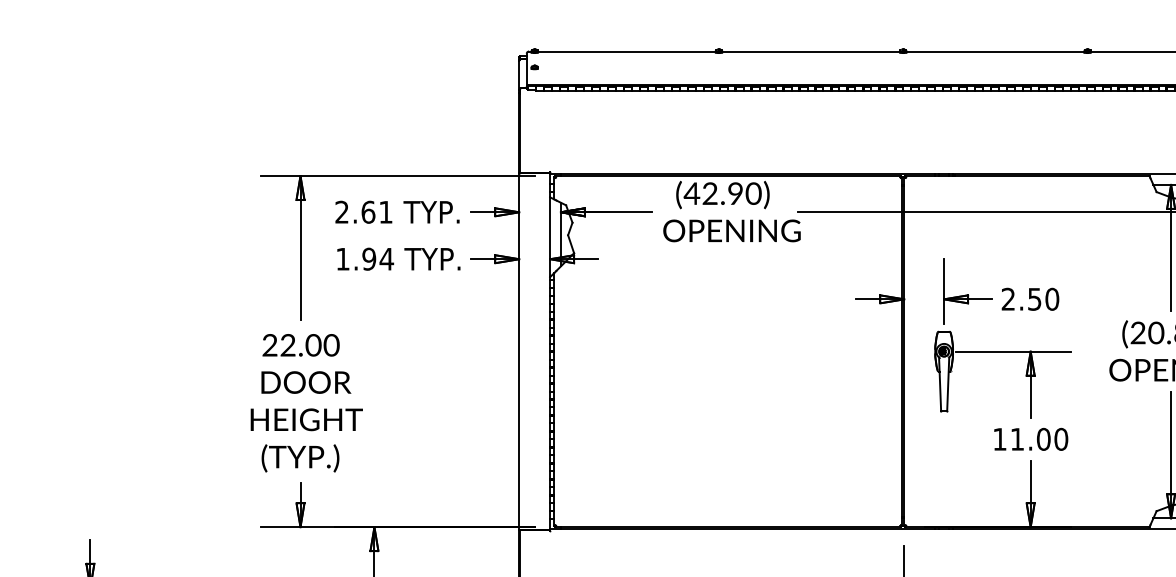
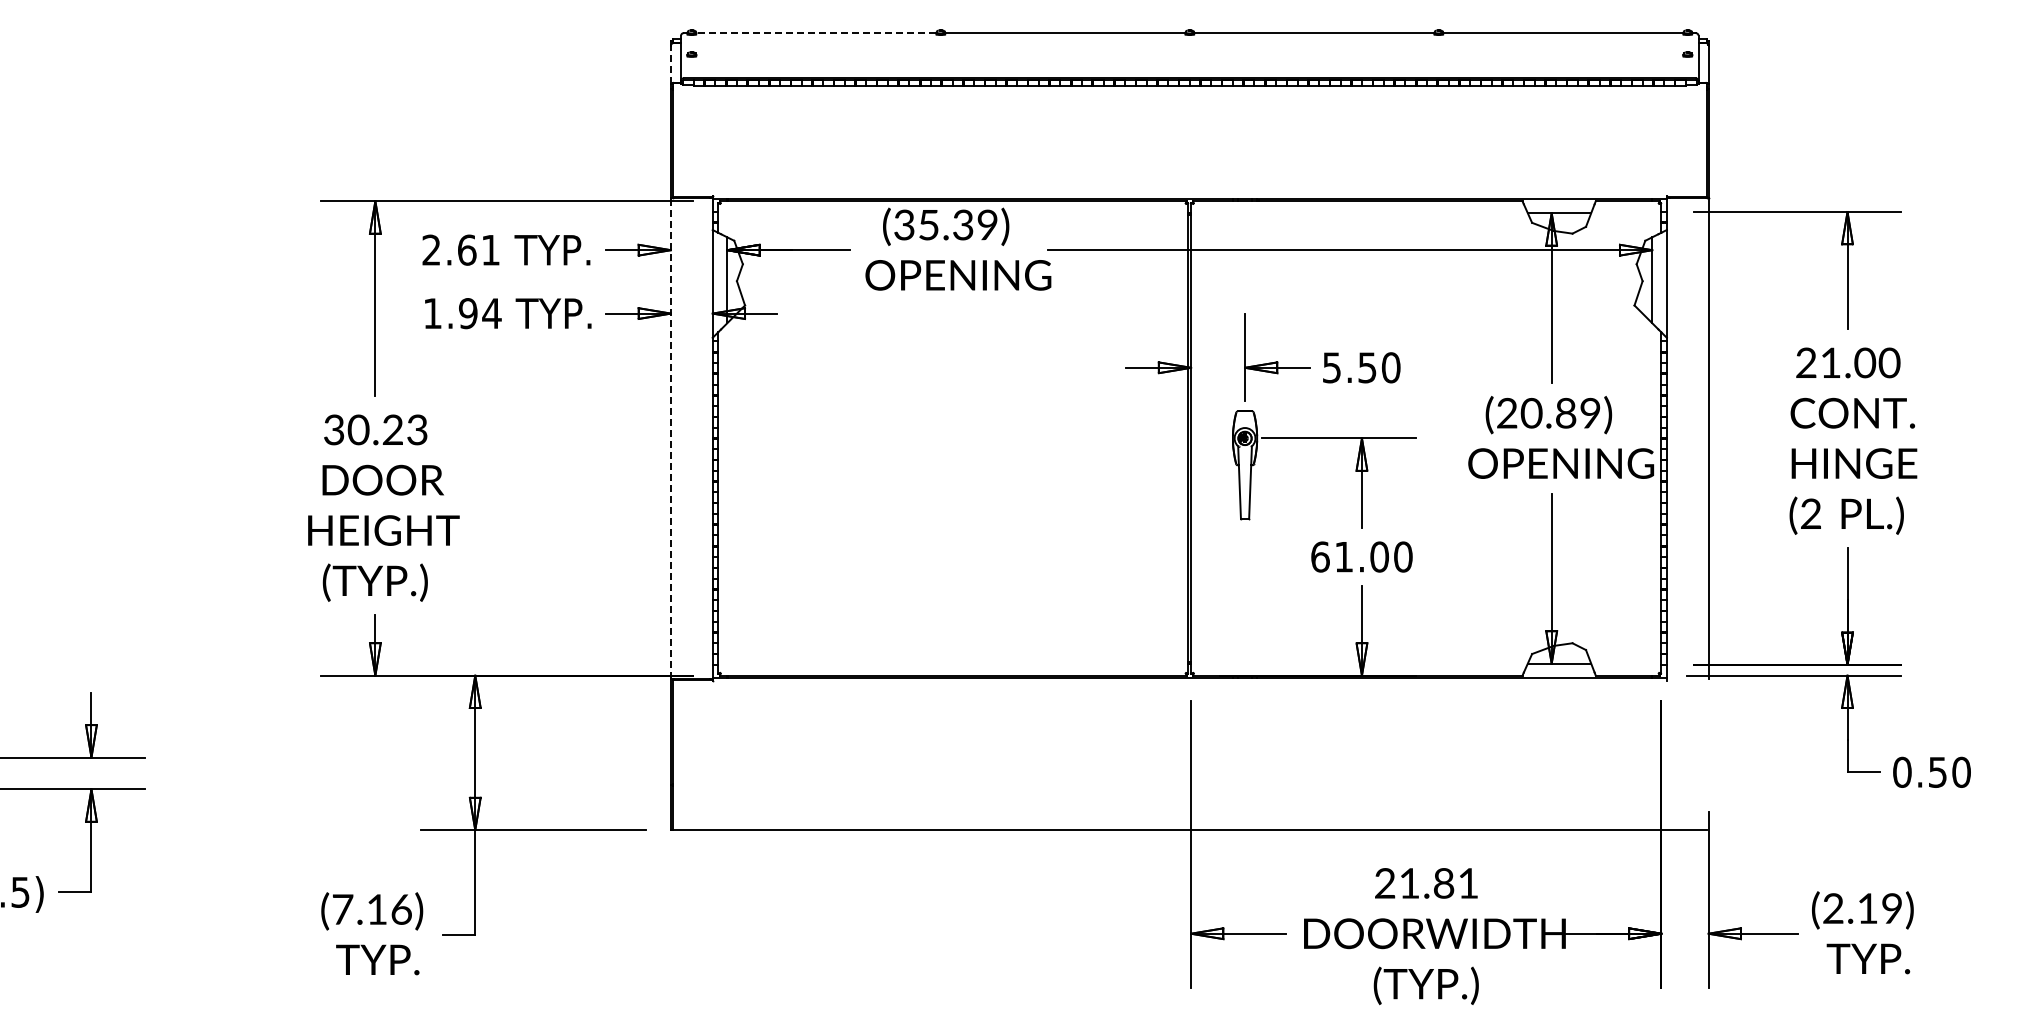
line: (626, 51) -> (815, 33), solid -> dashed
line: (518, 74) -> (670, 64), solid -> dashed
text: (722, 193) -> (945, 224), (42.90) -> (35.39)
text: (1008, 299) -> (1331, 367), 2.50 -> 5.50
text: (301, 345) -> (376, 429), 22.00 -> 30.23
line: (518, 351) -> (670, 438), solid -> dashed
text: (999, 438) -> (1320, 556), 11.00 -> 61.00

